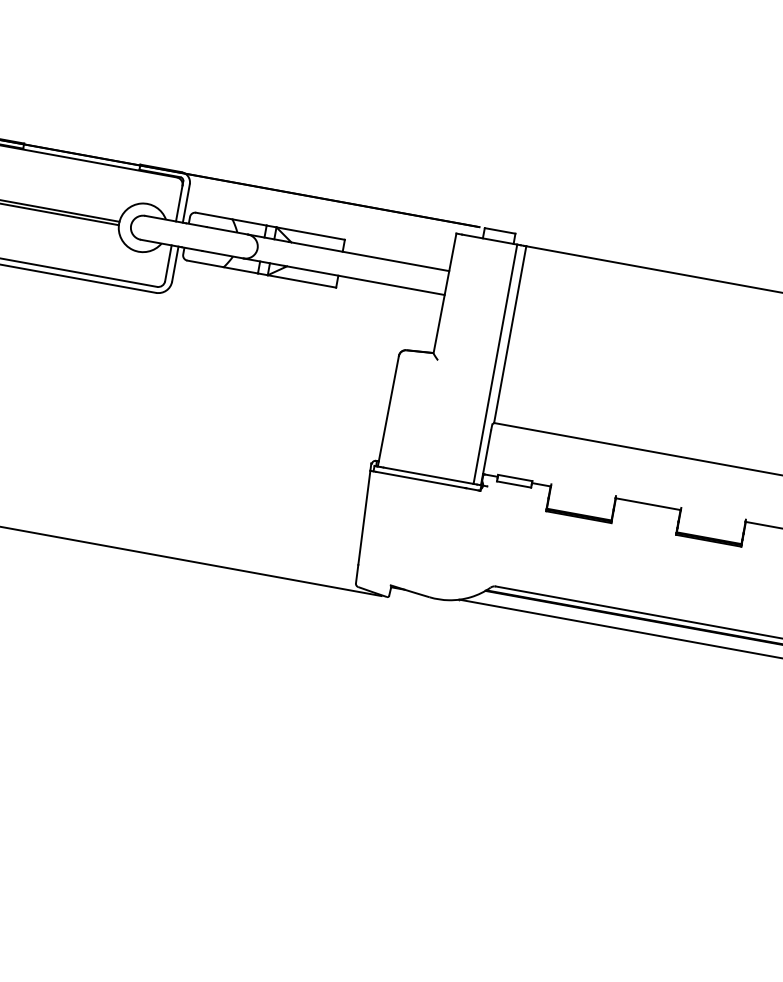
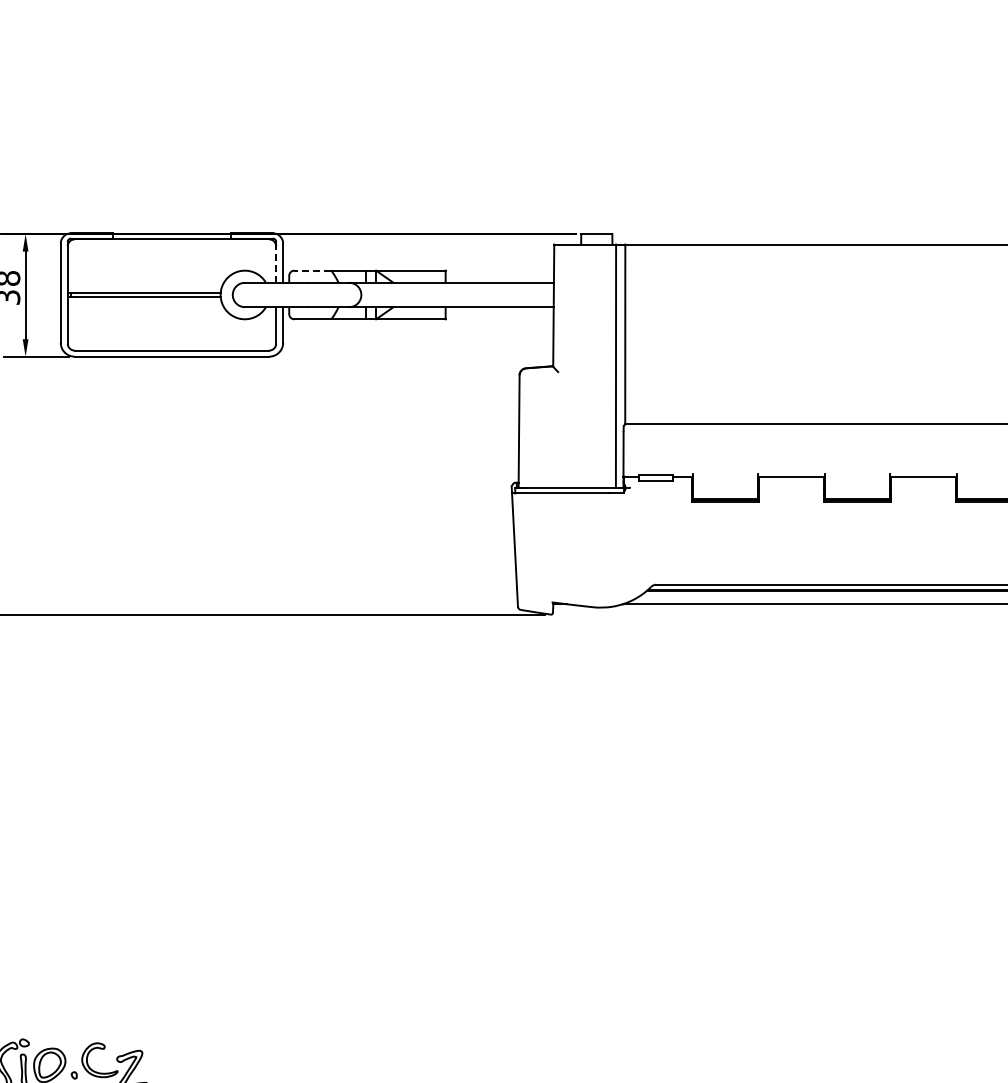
line: (179, 203) -> (276, 264), solid -> dashed
line: (213, 215) -> (312, 270), solid -> dashed

